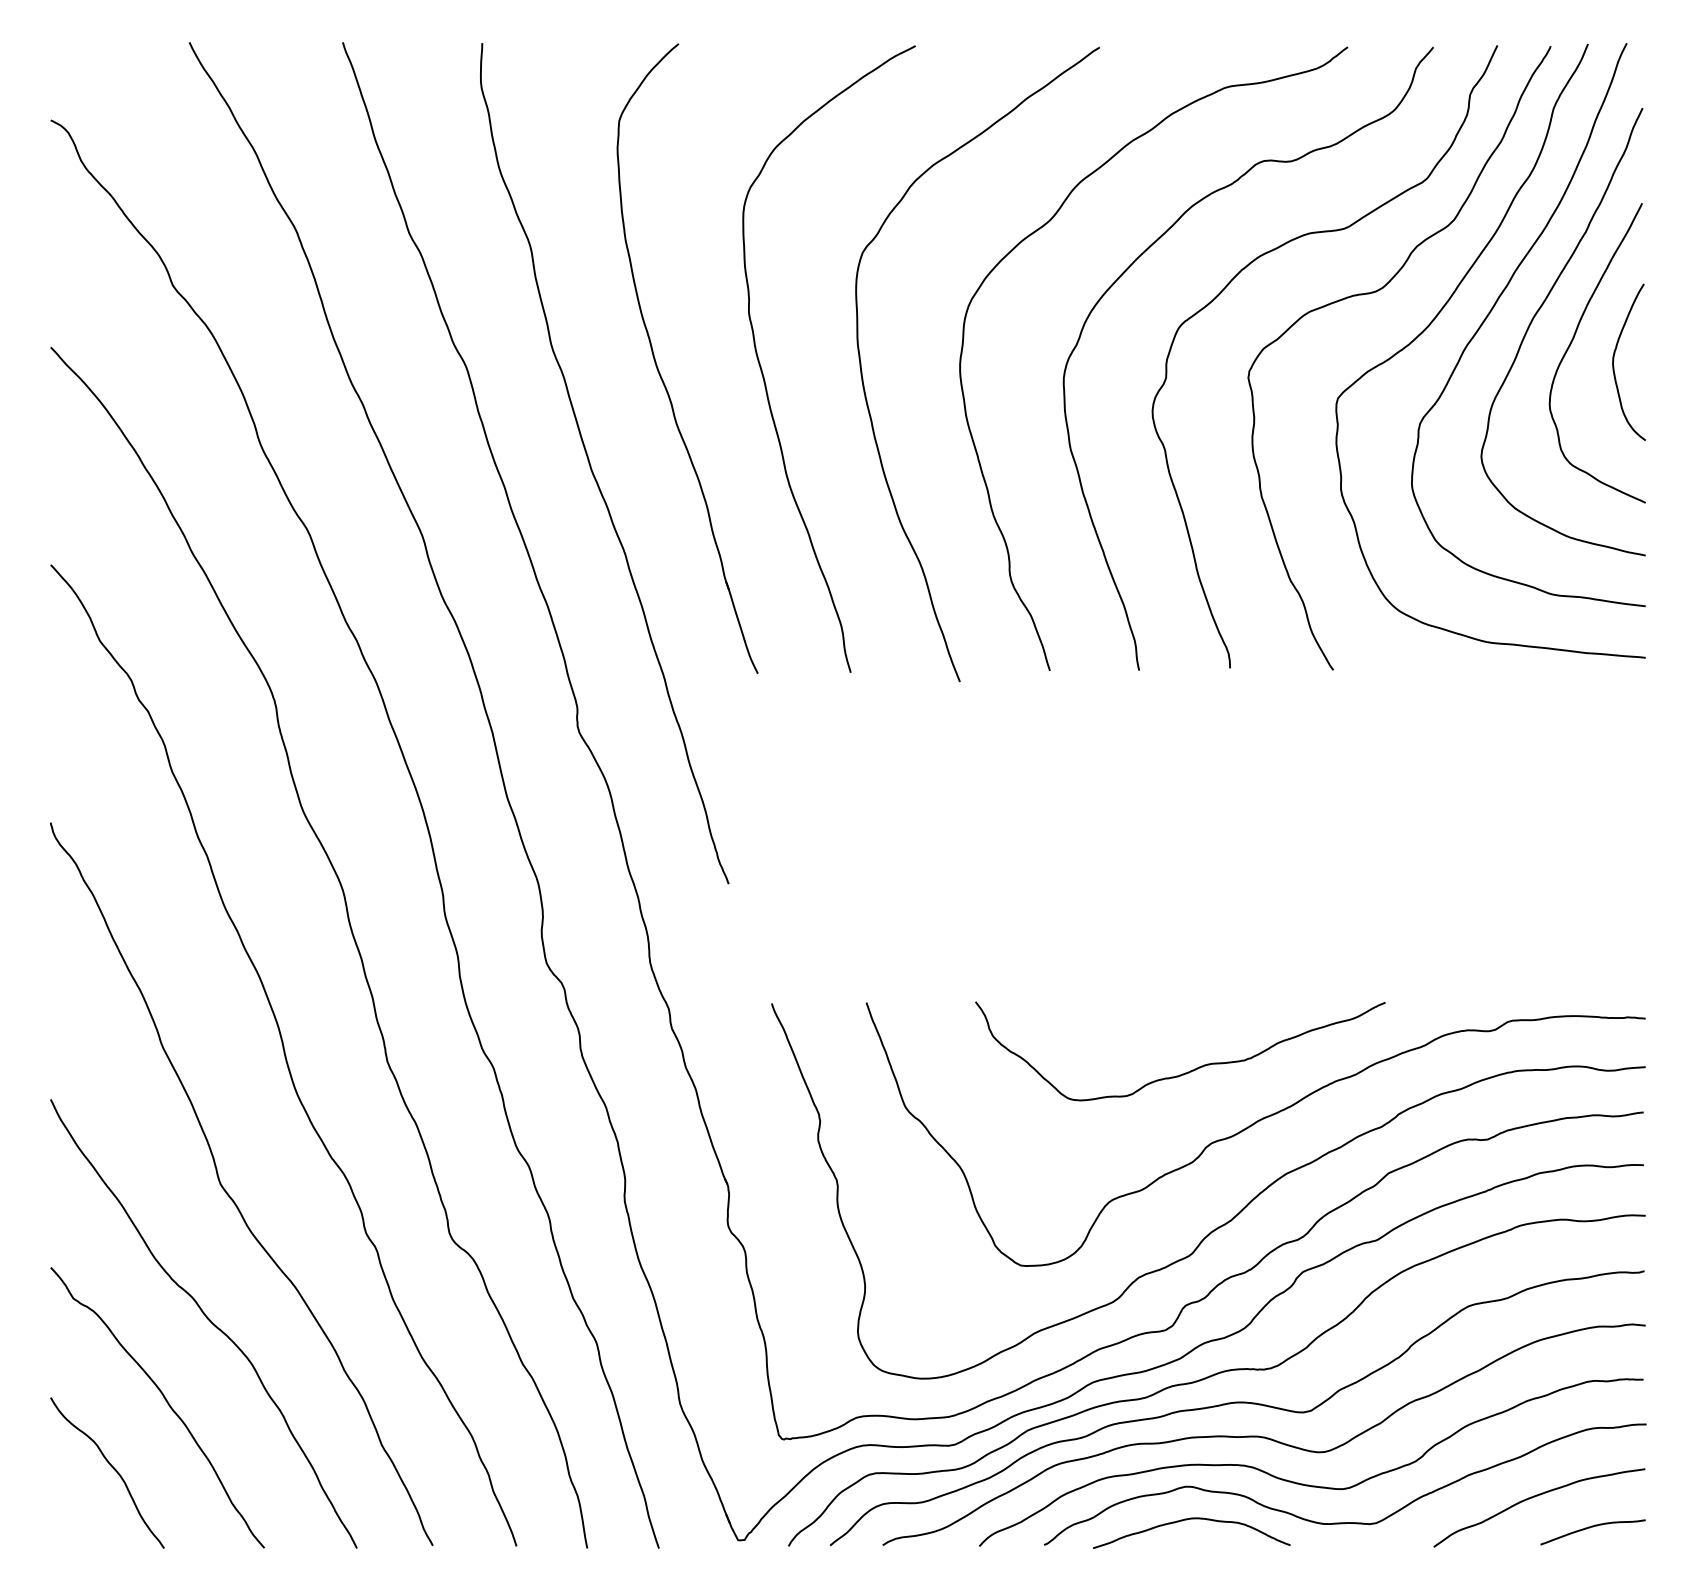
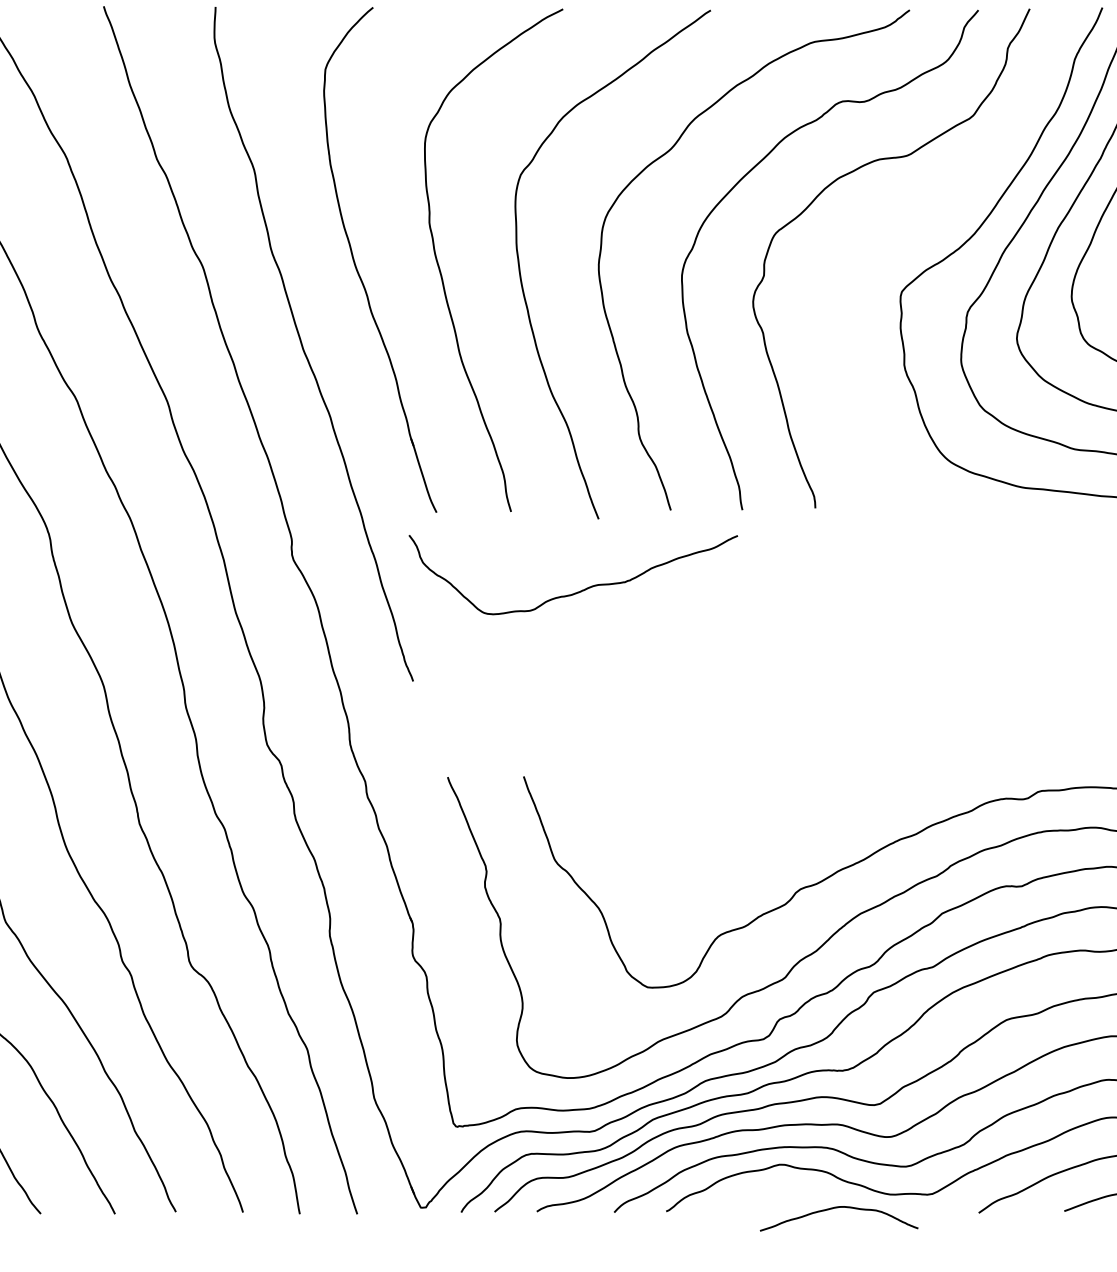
curve: (1376, 292) -> (932, 206), removed
curve: (1190, 1070) -> (581, 590), moved
curve: (1187, 1520) -> (835, 1208), moved

